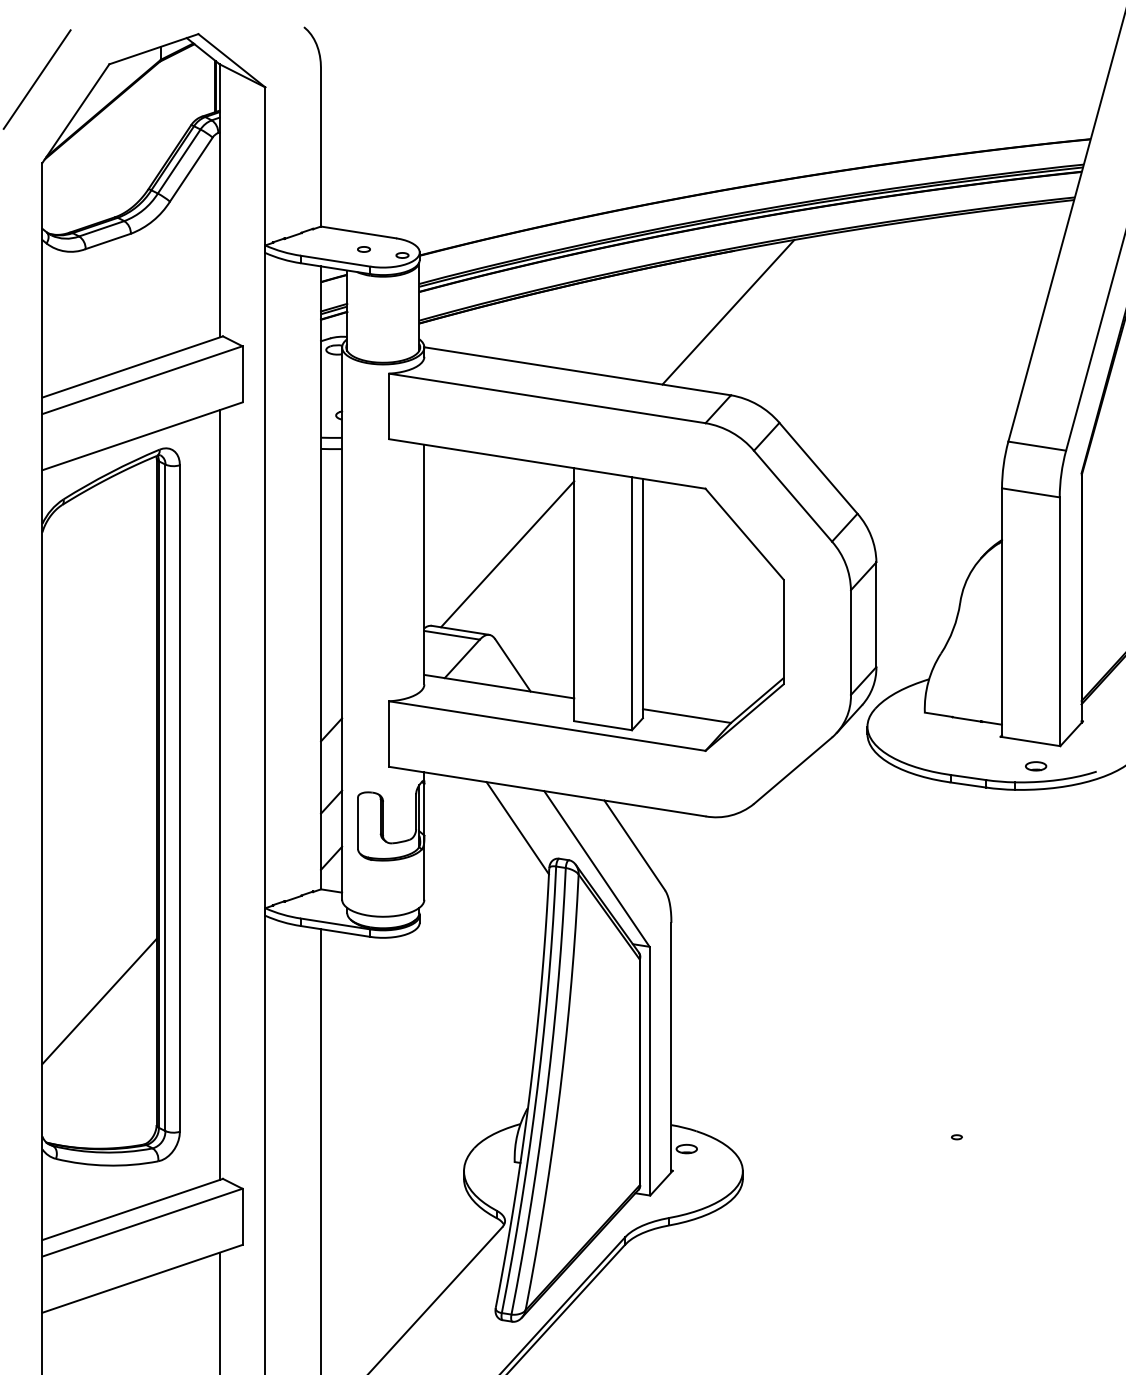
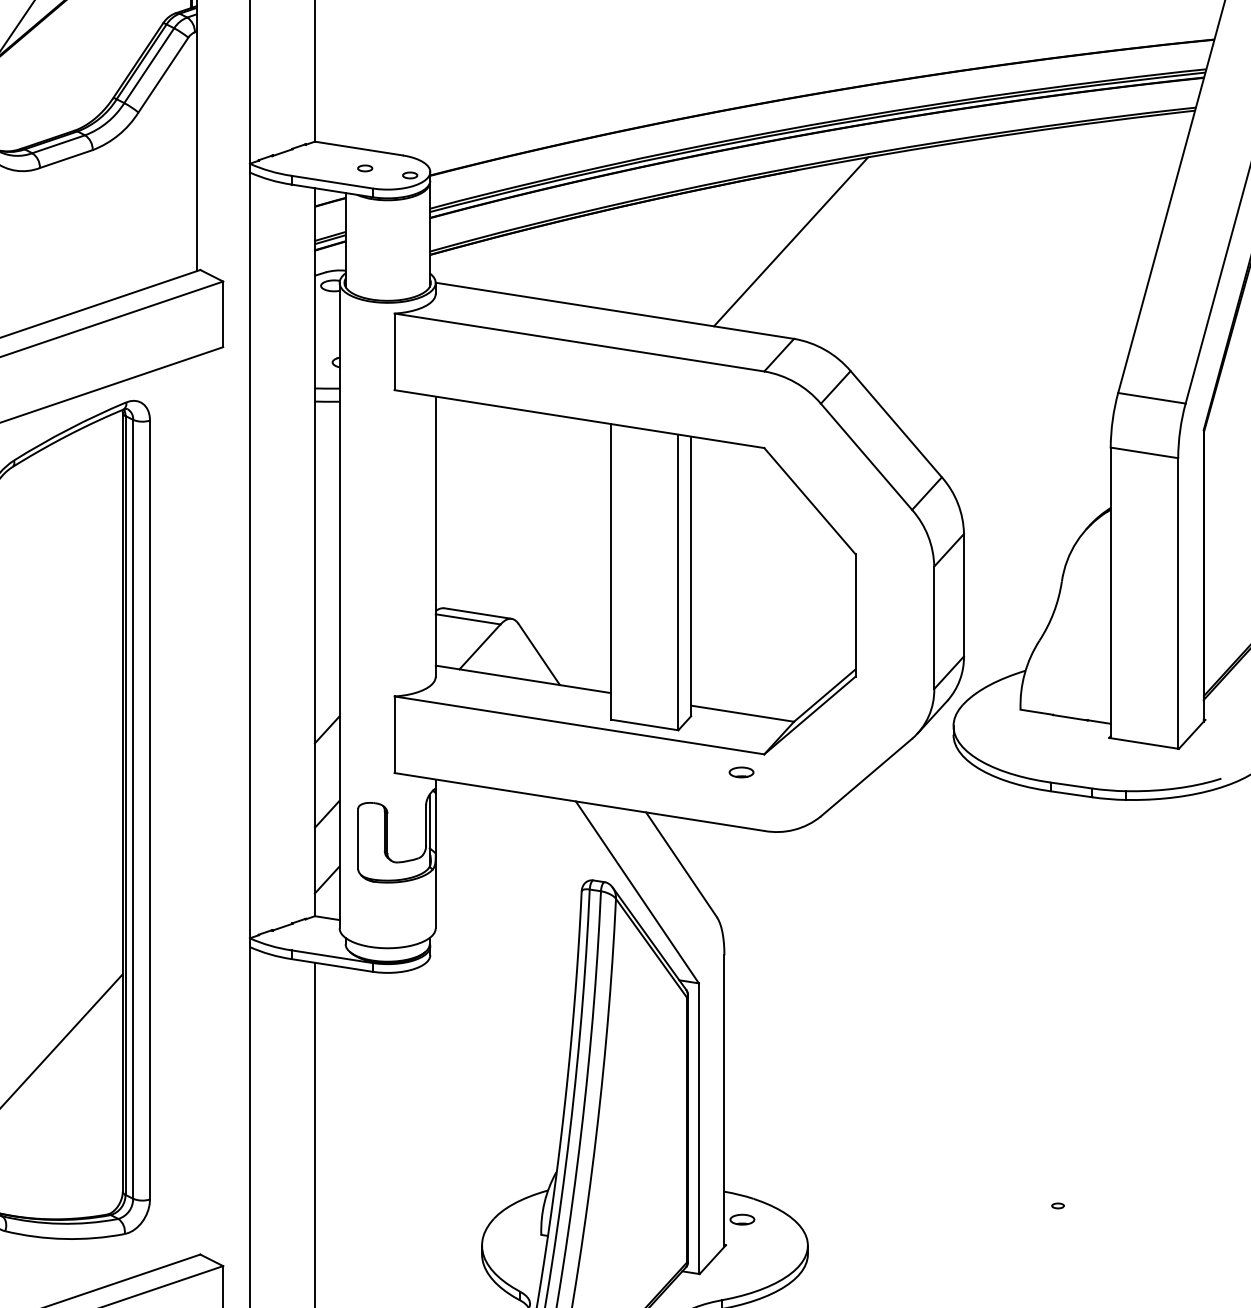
line: (507, 554) -> (532, 524), removed
part: (1036, 766) -> (742, 772), moved
line: (219, 794) -> (196, 805), removed
line: (517, 828) -> (544, 845), removed

